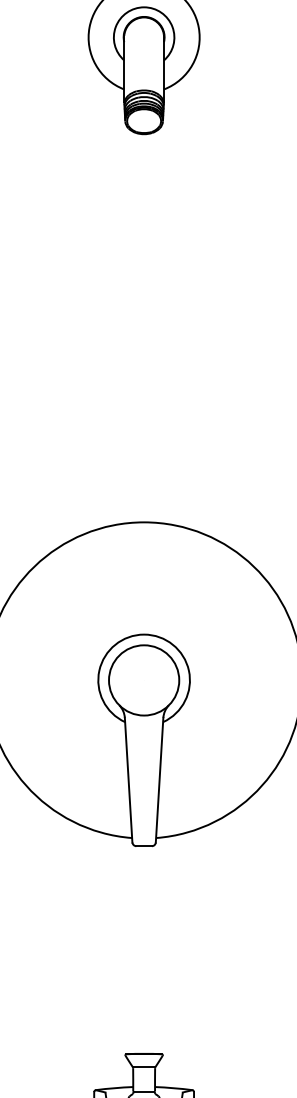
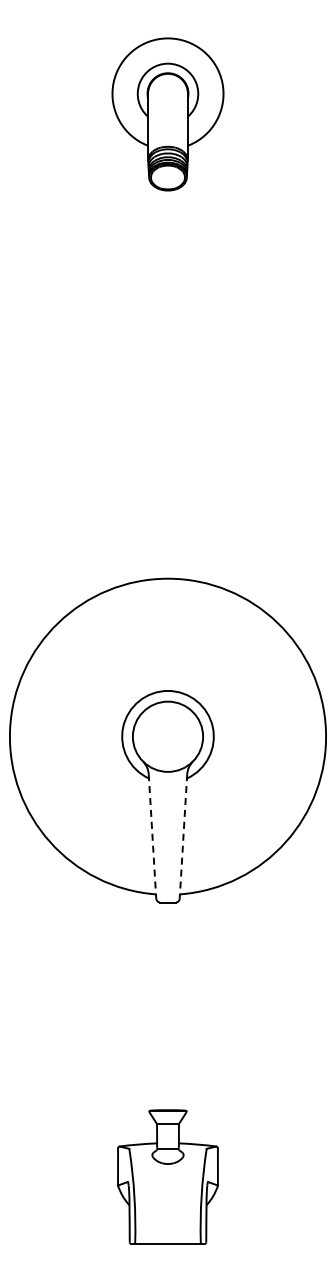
line: (128, 781) -> (152, 837), solid -> dashed
line: (159, 781) -> (183, 837), solid -> dashed

